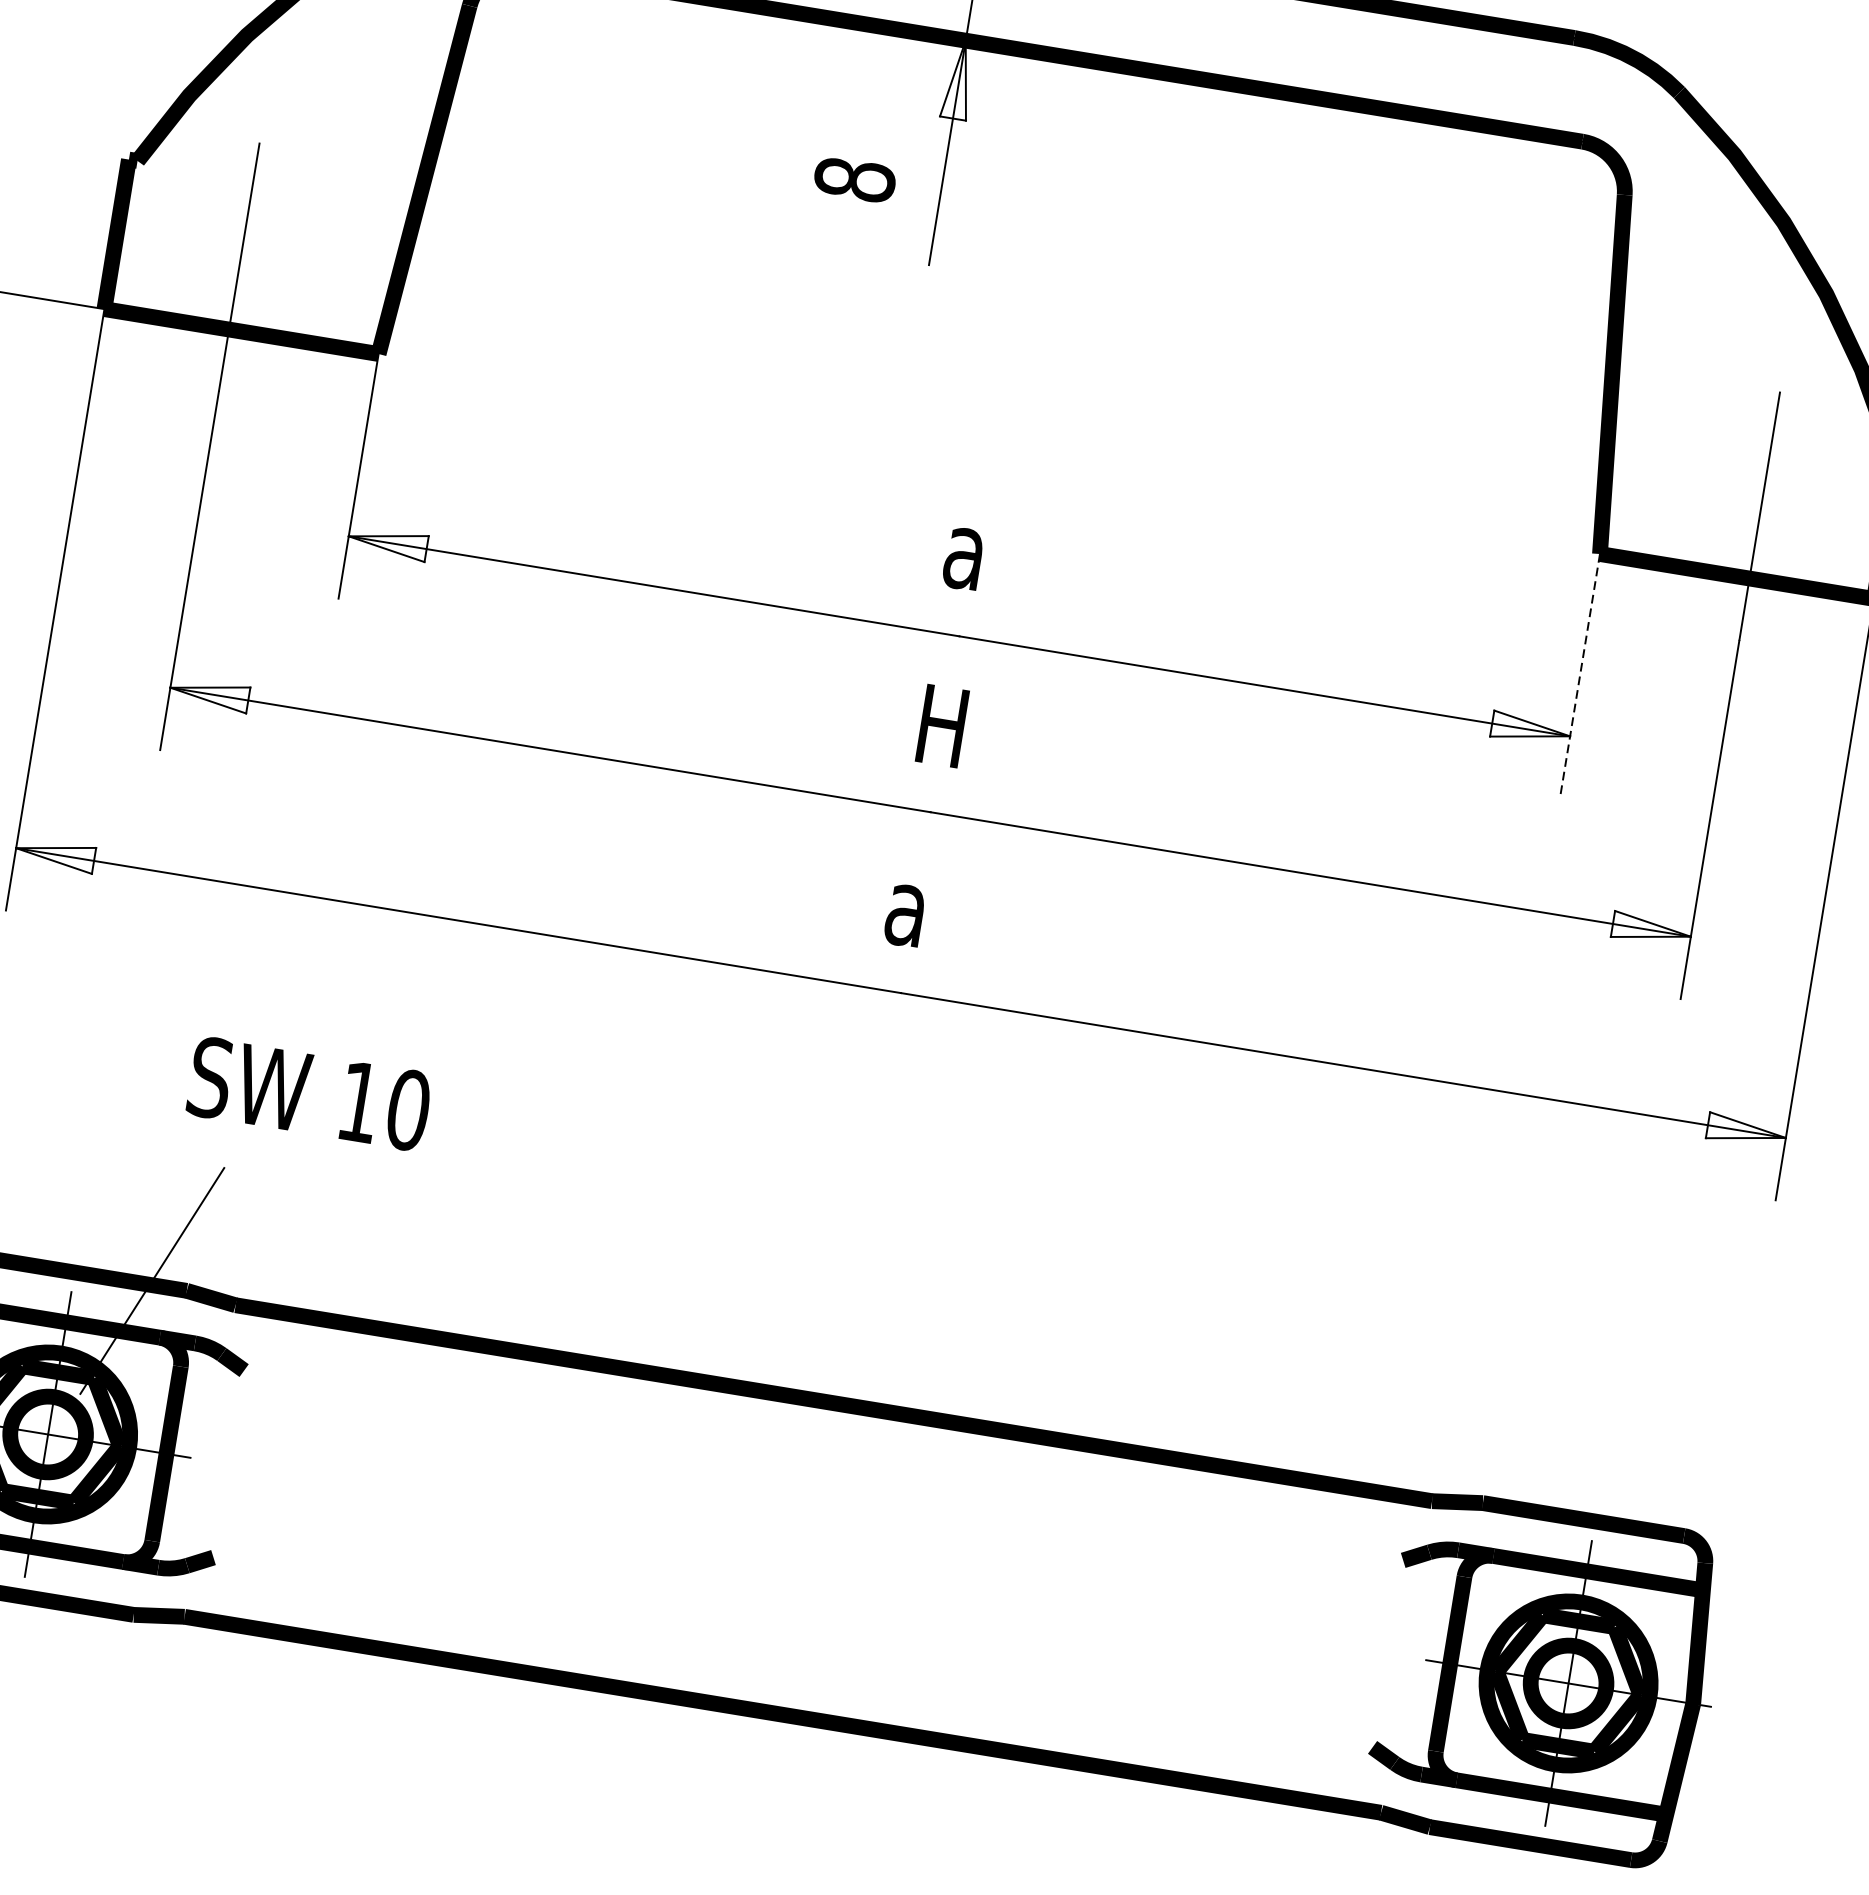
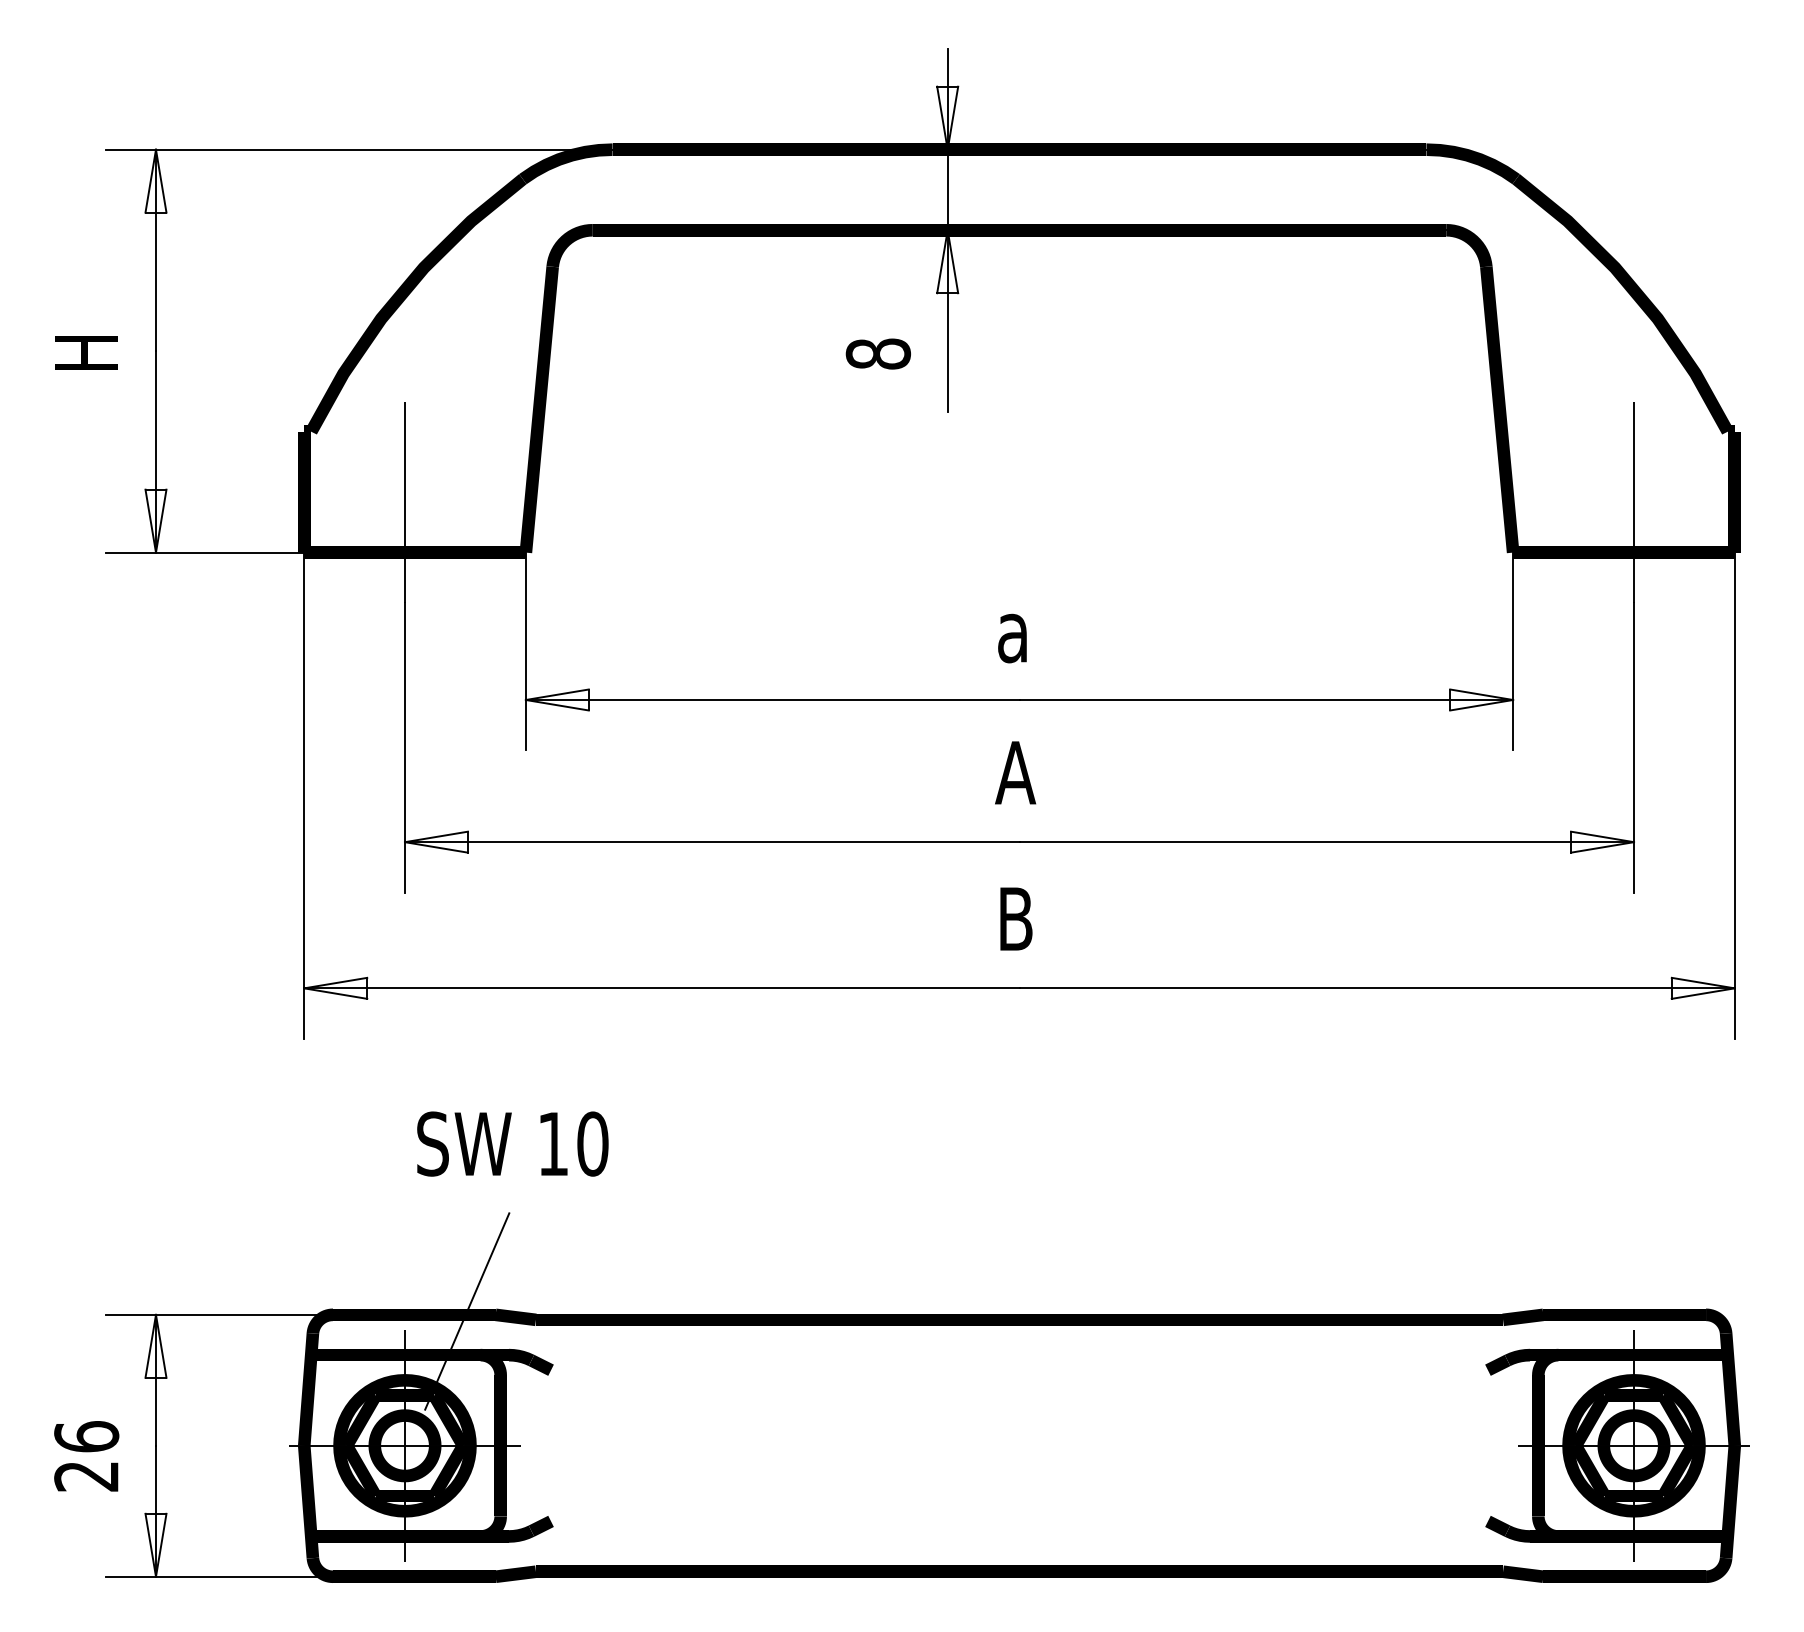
line: (1580, 676) -> (1513, 651), dashed -> solid
text: (939, 725) -> (1015, 772), H -> A
text: (910, 907) -> (1015, 919), a -> B
text: (309, 1093) -> (512, 1143), moved

